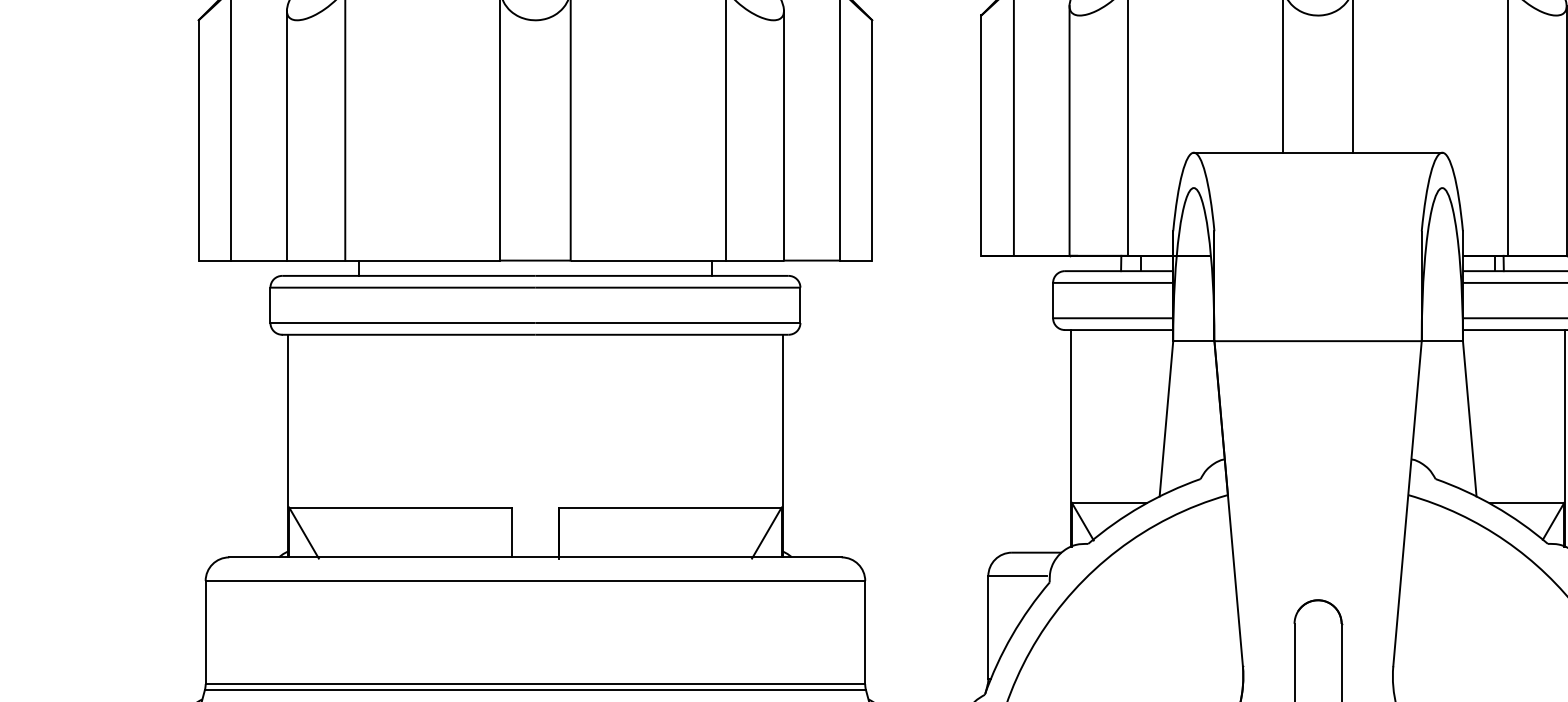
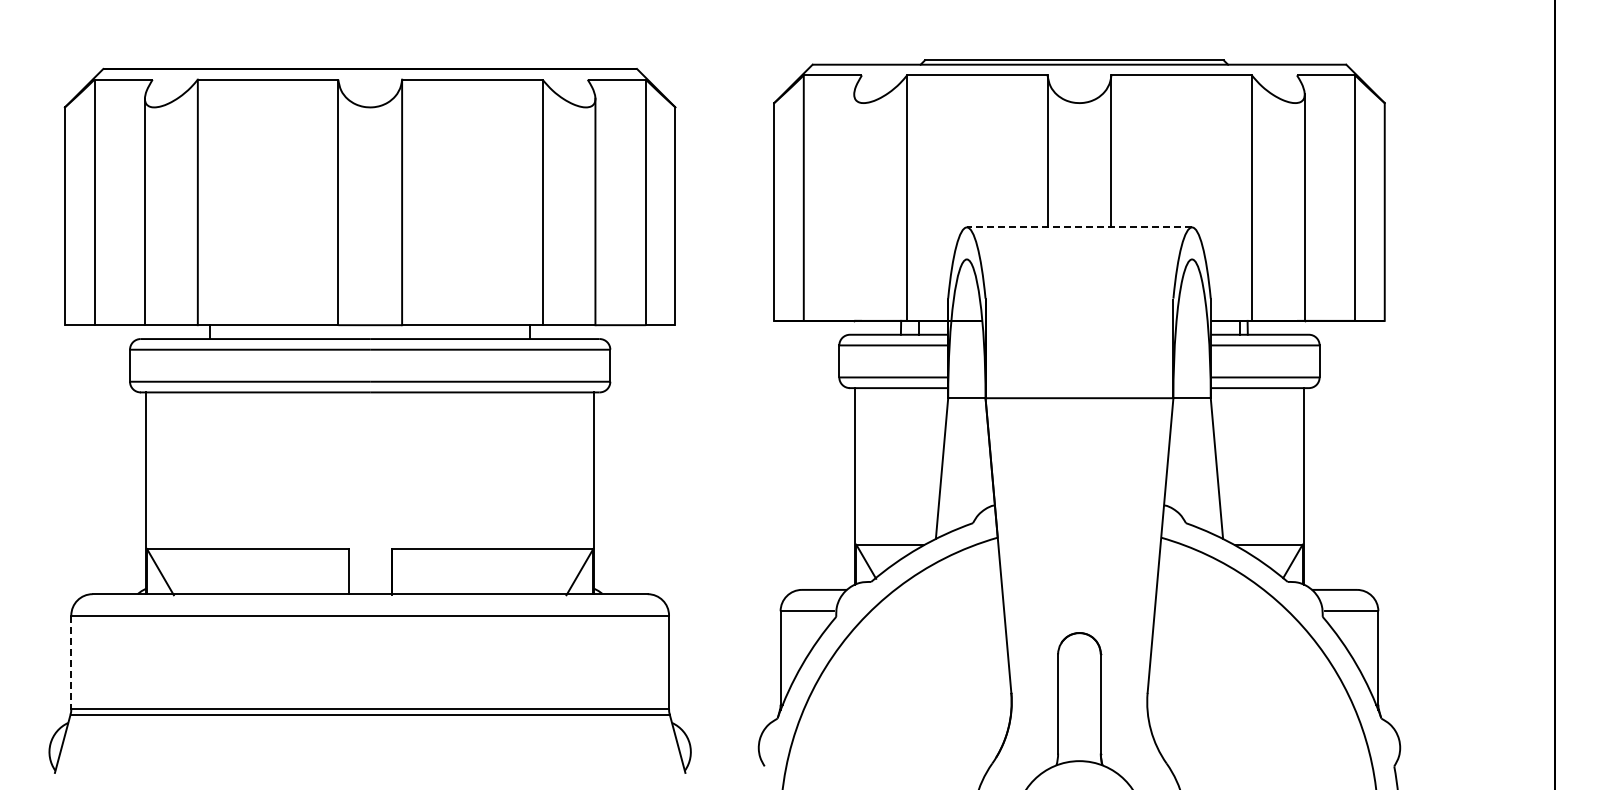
line: (1069, 130) -> (854, 207), removed
line: (1318, 152) -> (1079, 227), solid -> dashed
line: (205, 632) -> (71, 662), solid -> dashed

